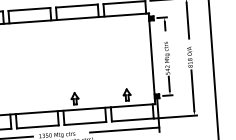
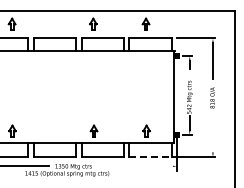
line: (192, 90) -> (212, 131), removed
line: (133, 119) -> (151, 156), solid -> dashed
line: (124, 130) -> (141, 166), removed

